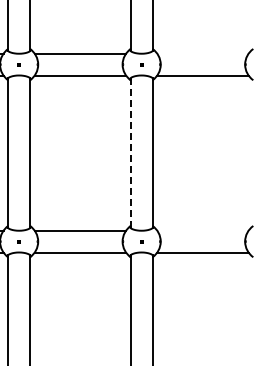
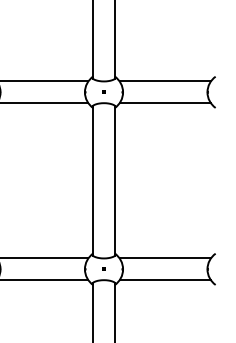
line: (202, 53) -> (164, 81), added
line: (130, 153) -> (92, 181), dashed -> solid
line: (202, 230) -> (164, 258), added

